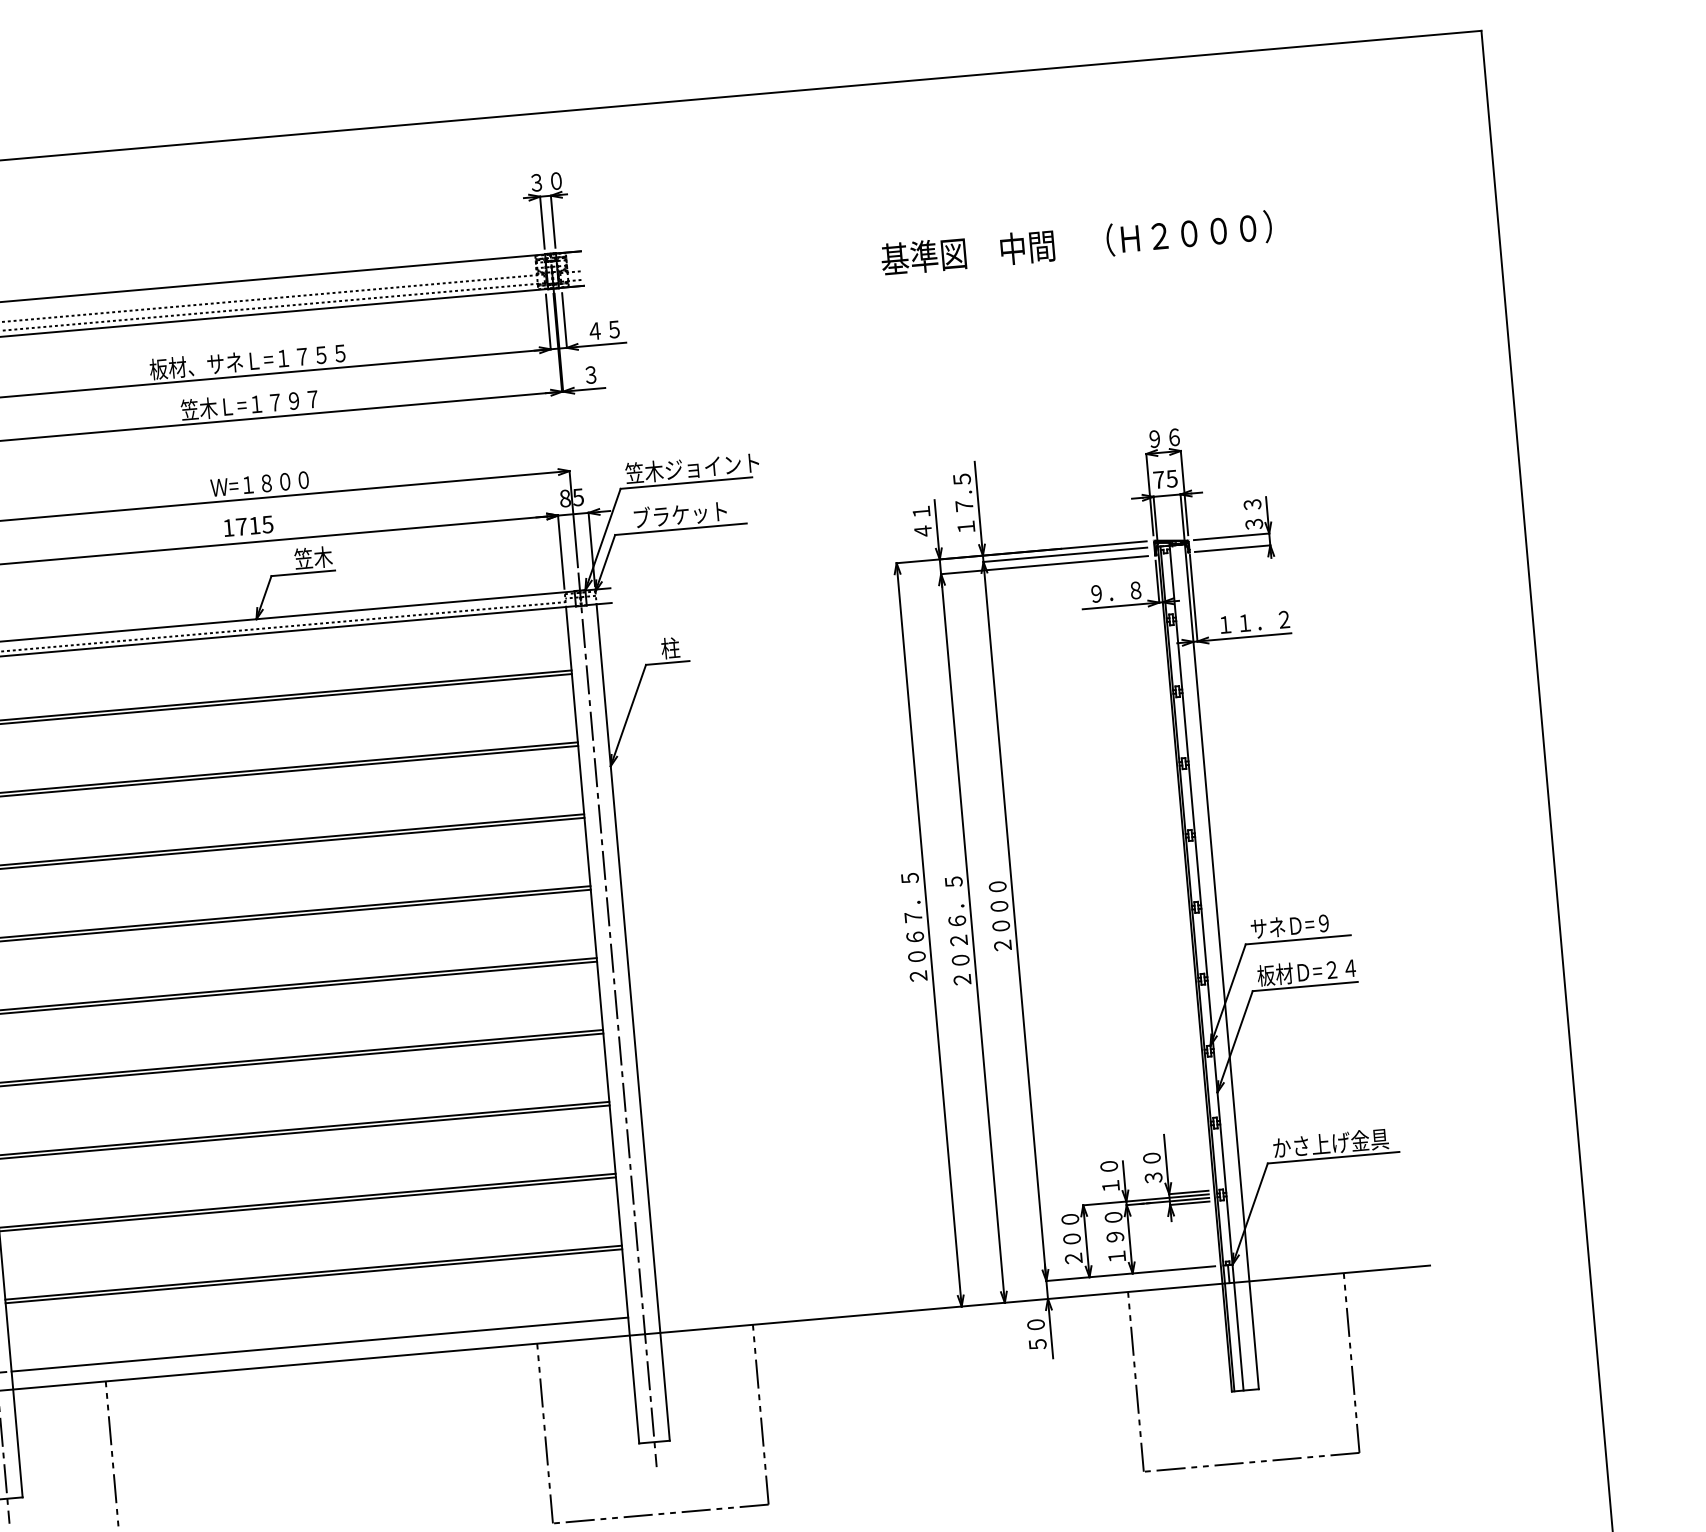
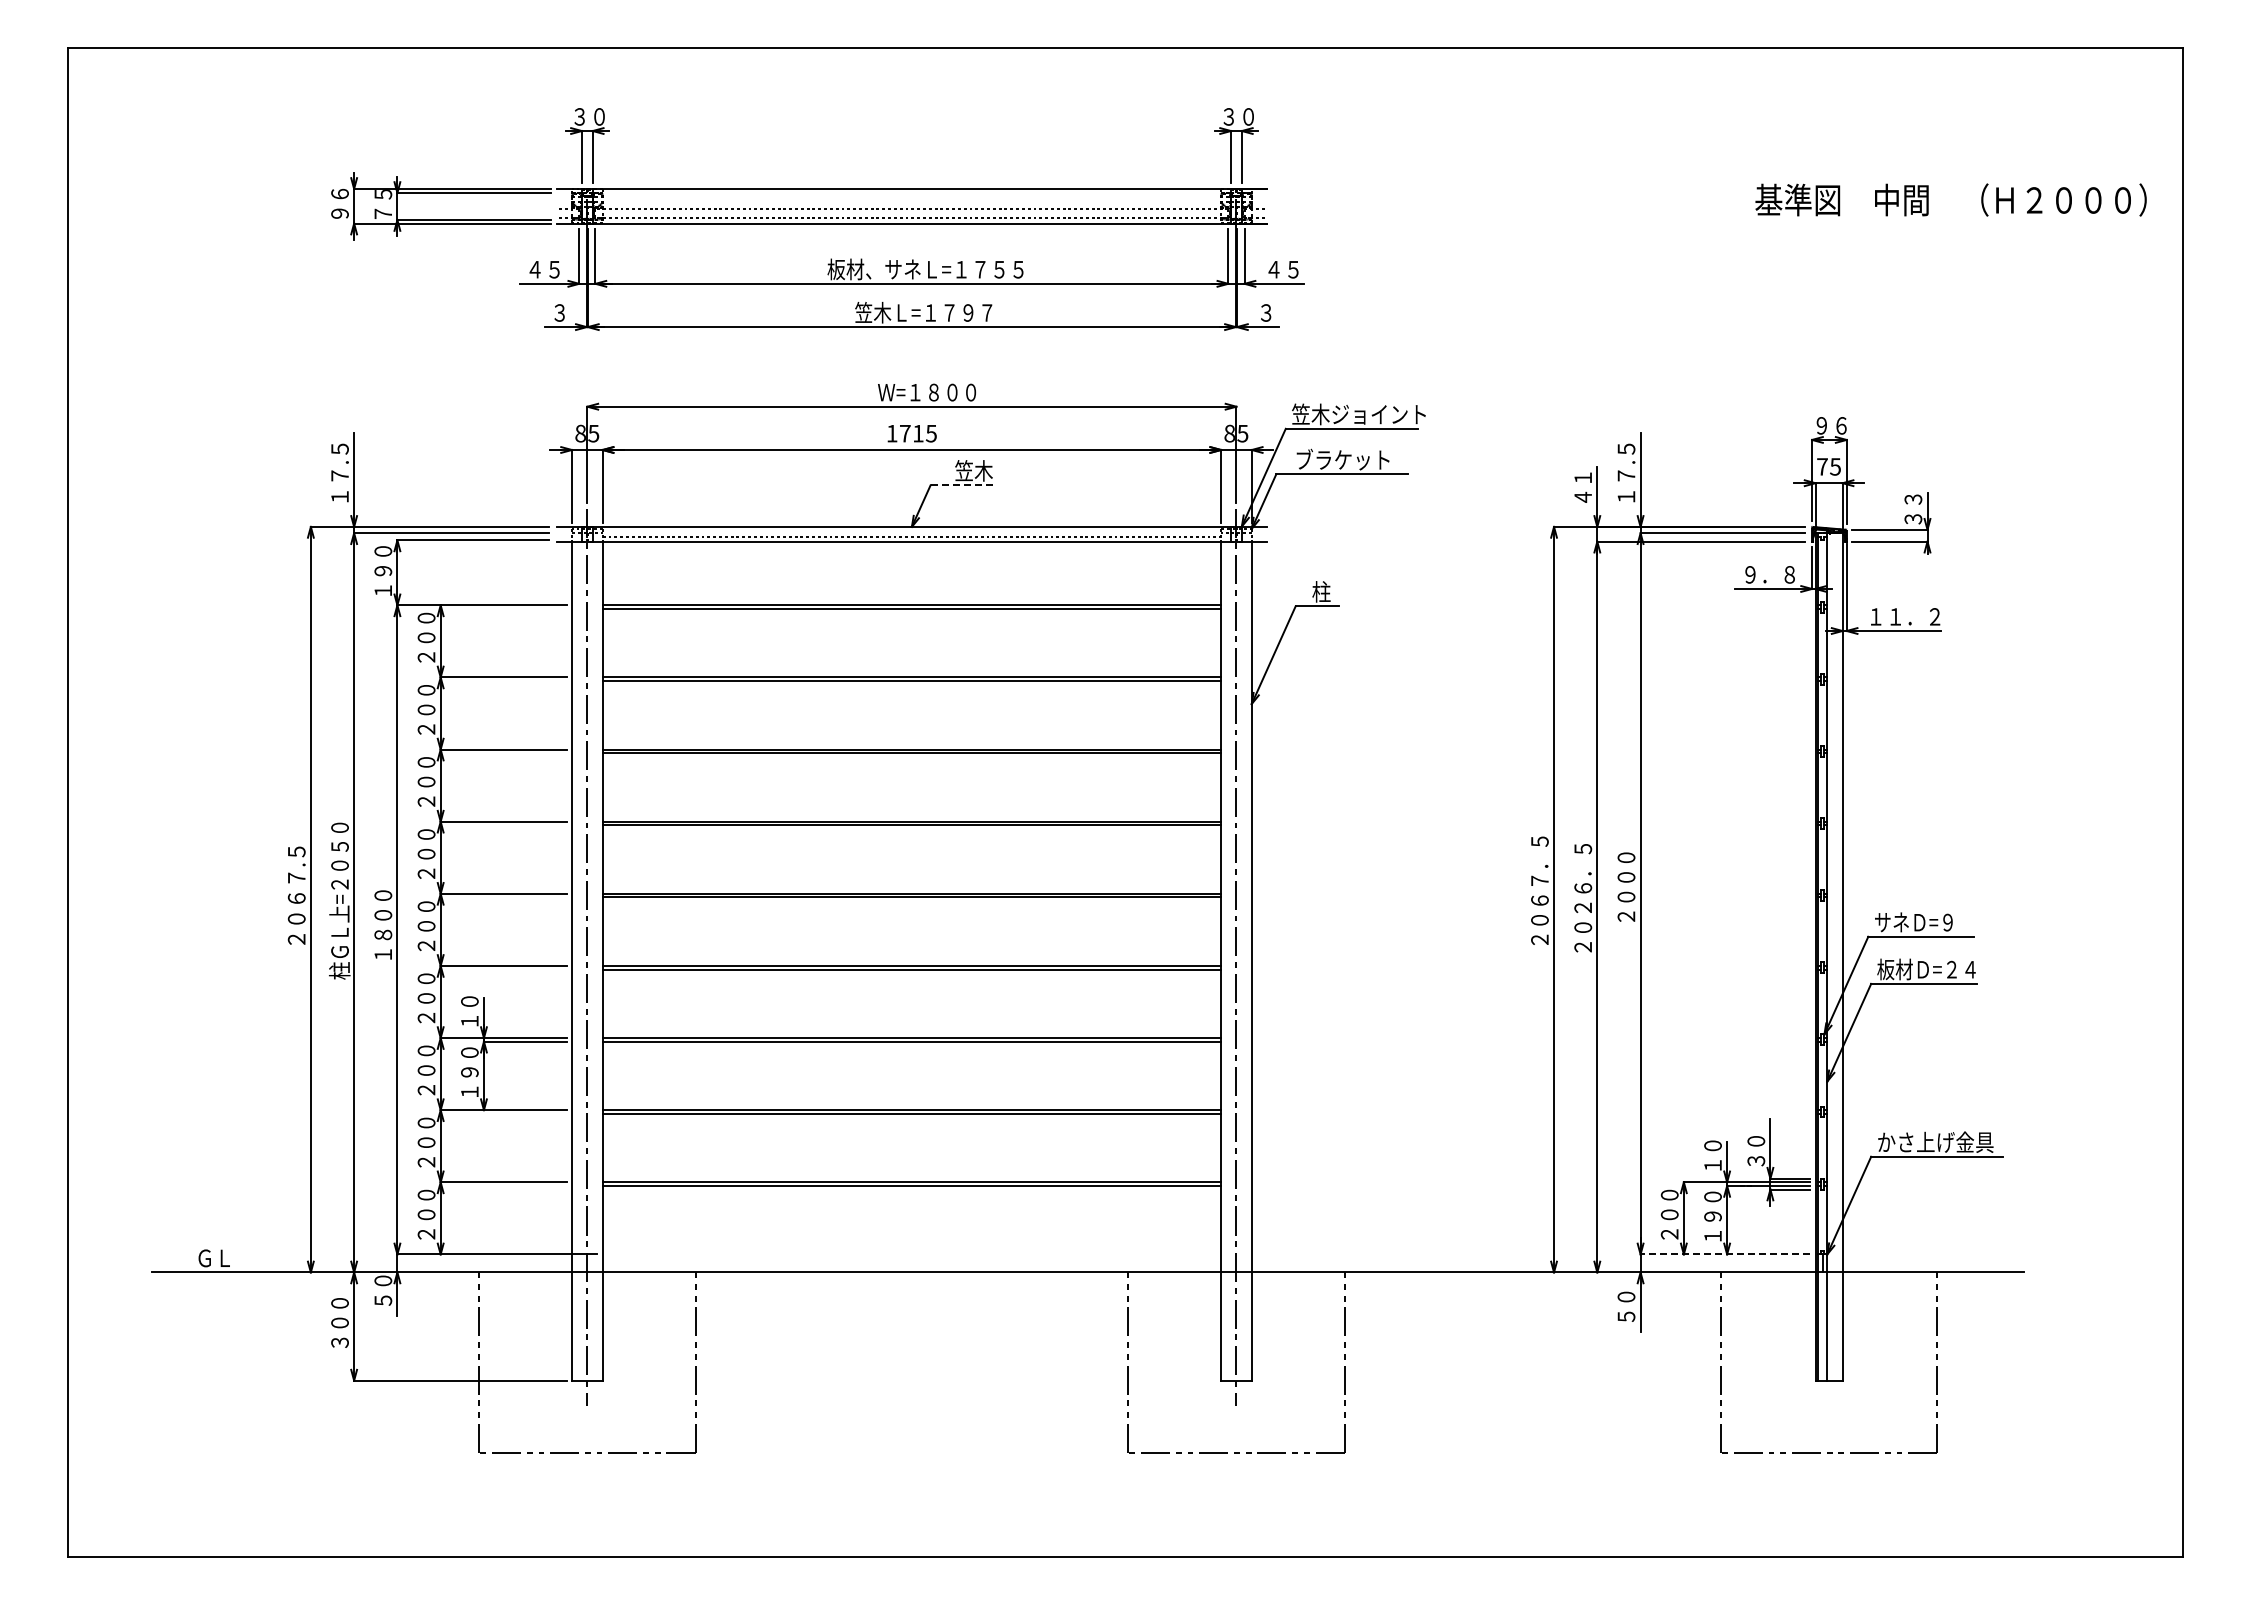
text: (1076, 242) -> (1950, 199), moved
line: (303, 573) -> (962, 485), solid -> dashed
line: (1131, 1273) -> (1725, 1254), solid -> dashed
line: (319, 1344) -> (911, 1254), removed

